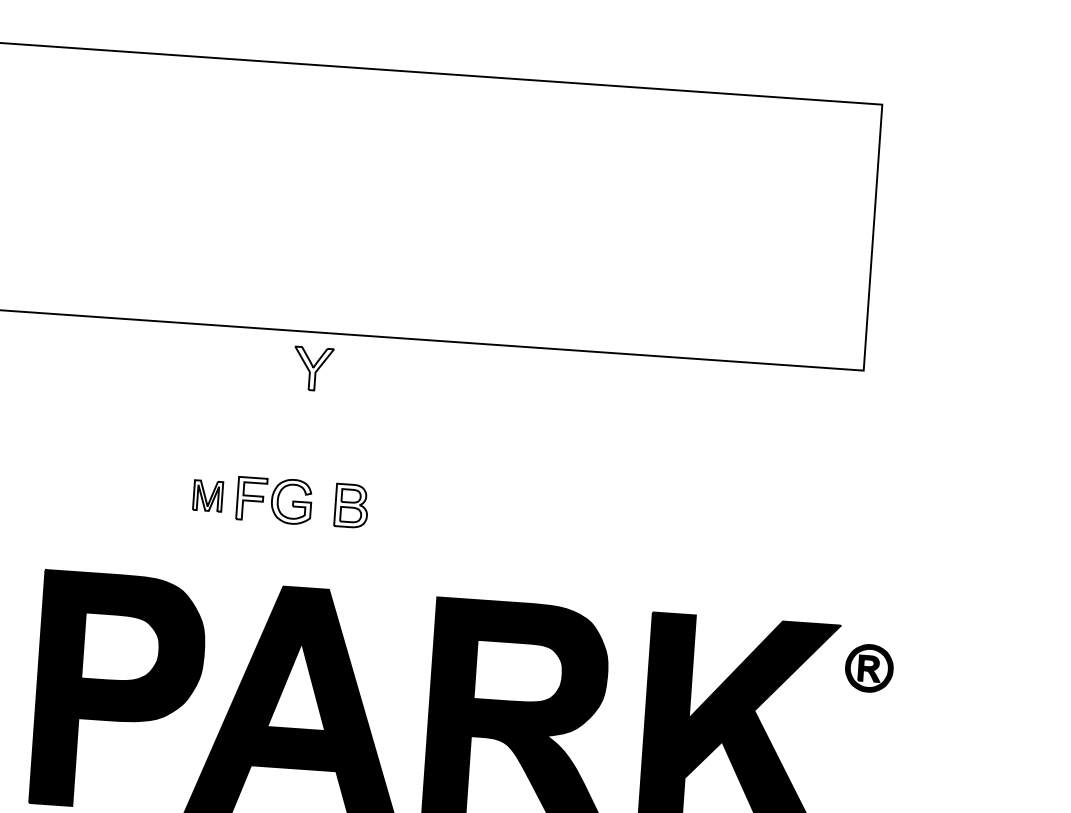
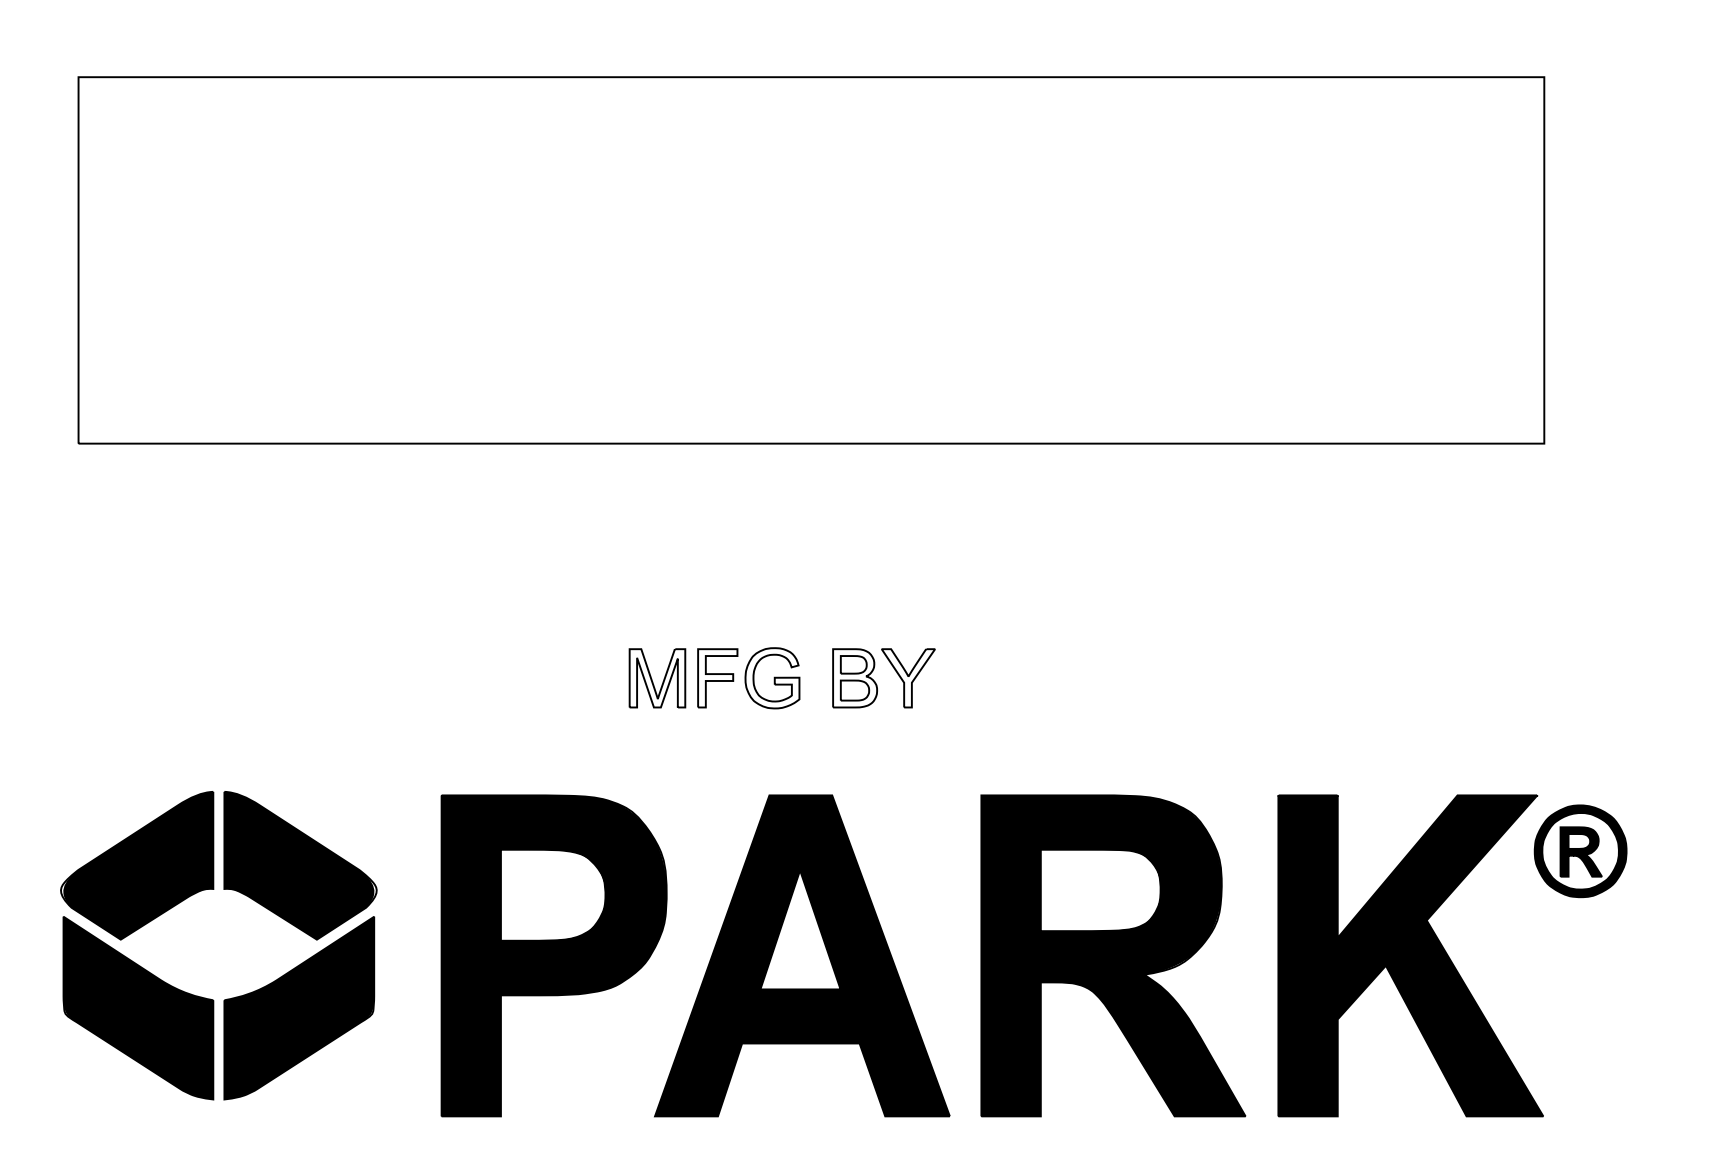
part: (313, 369) -> (908, 678), moved
part: (208, 496) -> (657, 678), size x1.43
part: (869, 668) -> (1580, 851), size x1.43

